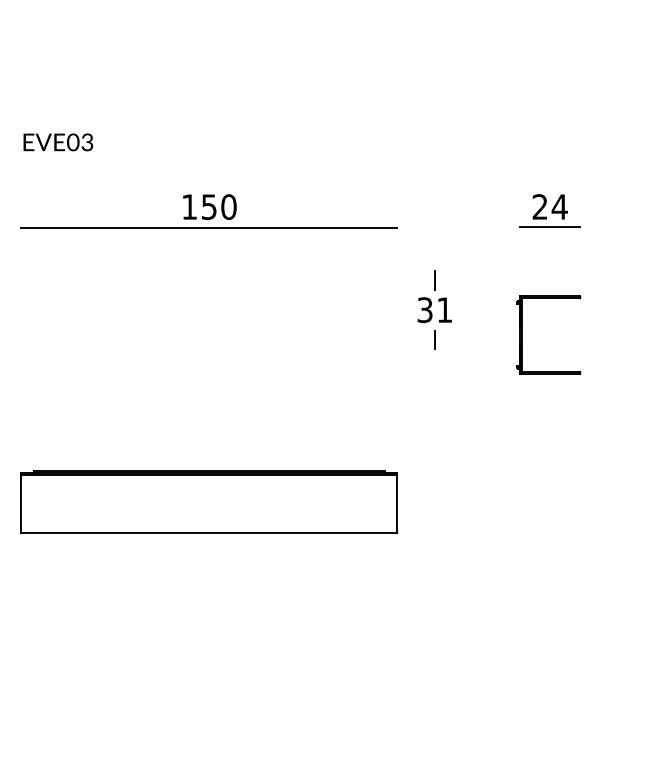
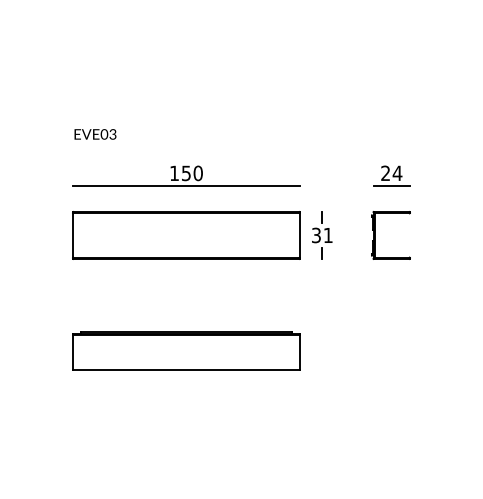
part: (209, 310) -> (186, 235), added
part: (523, 335) -> (375, 235), moved

